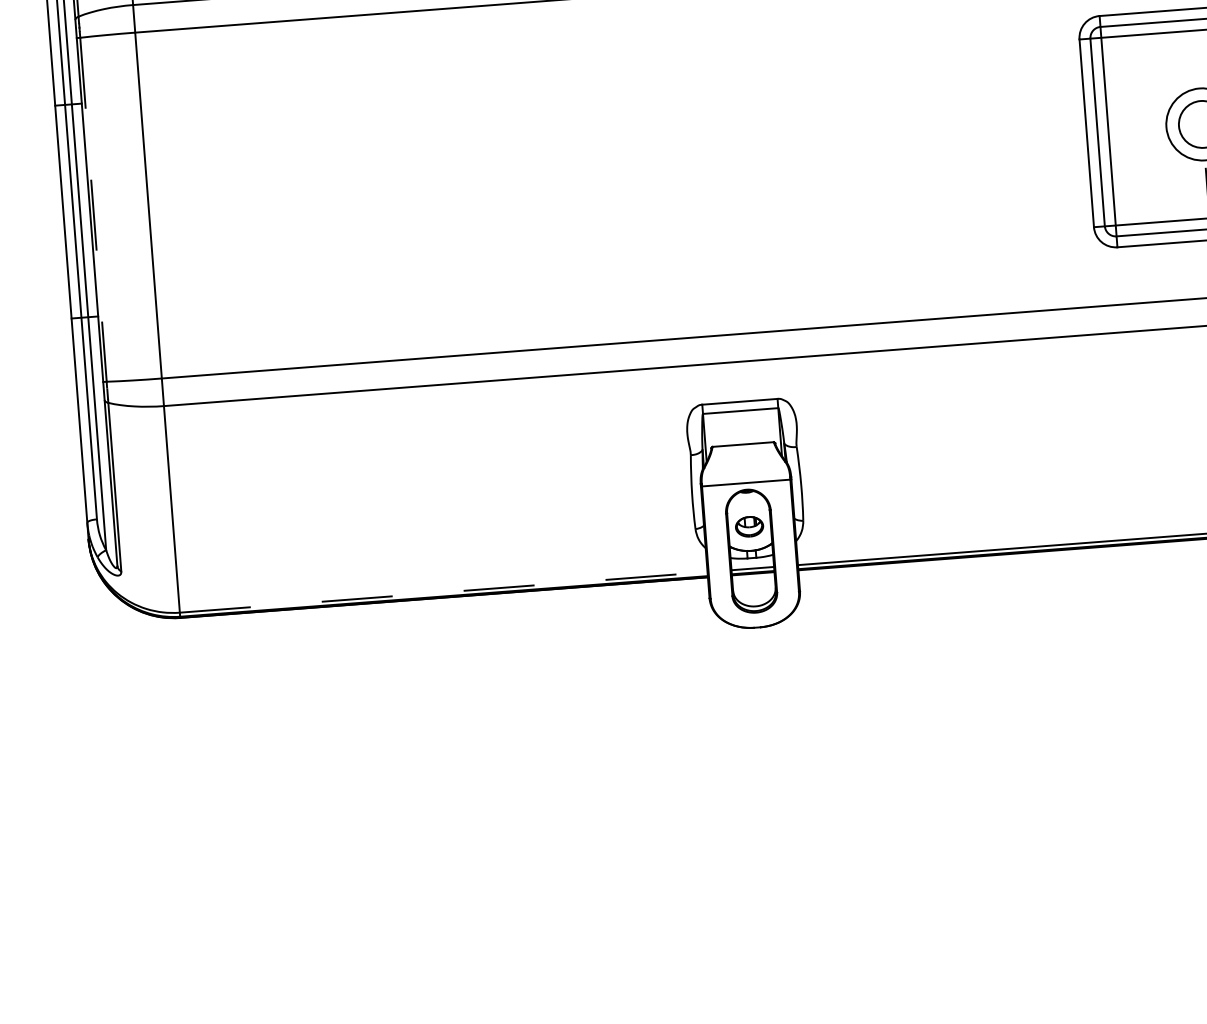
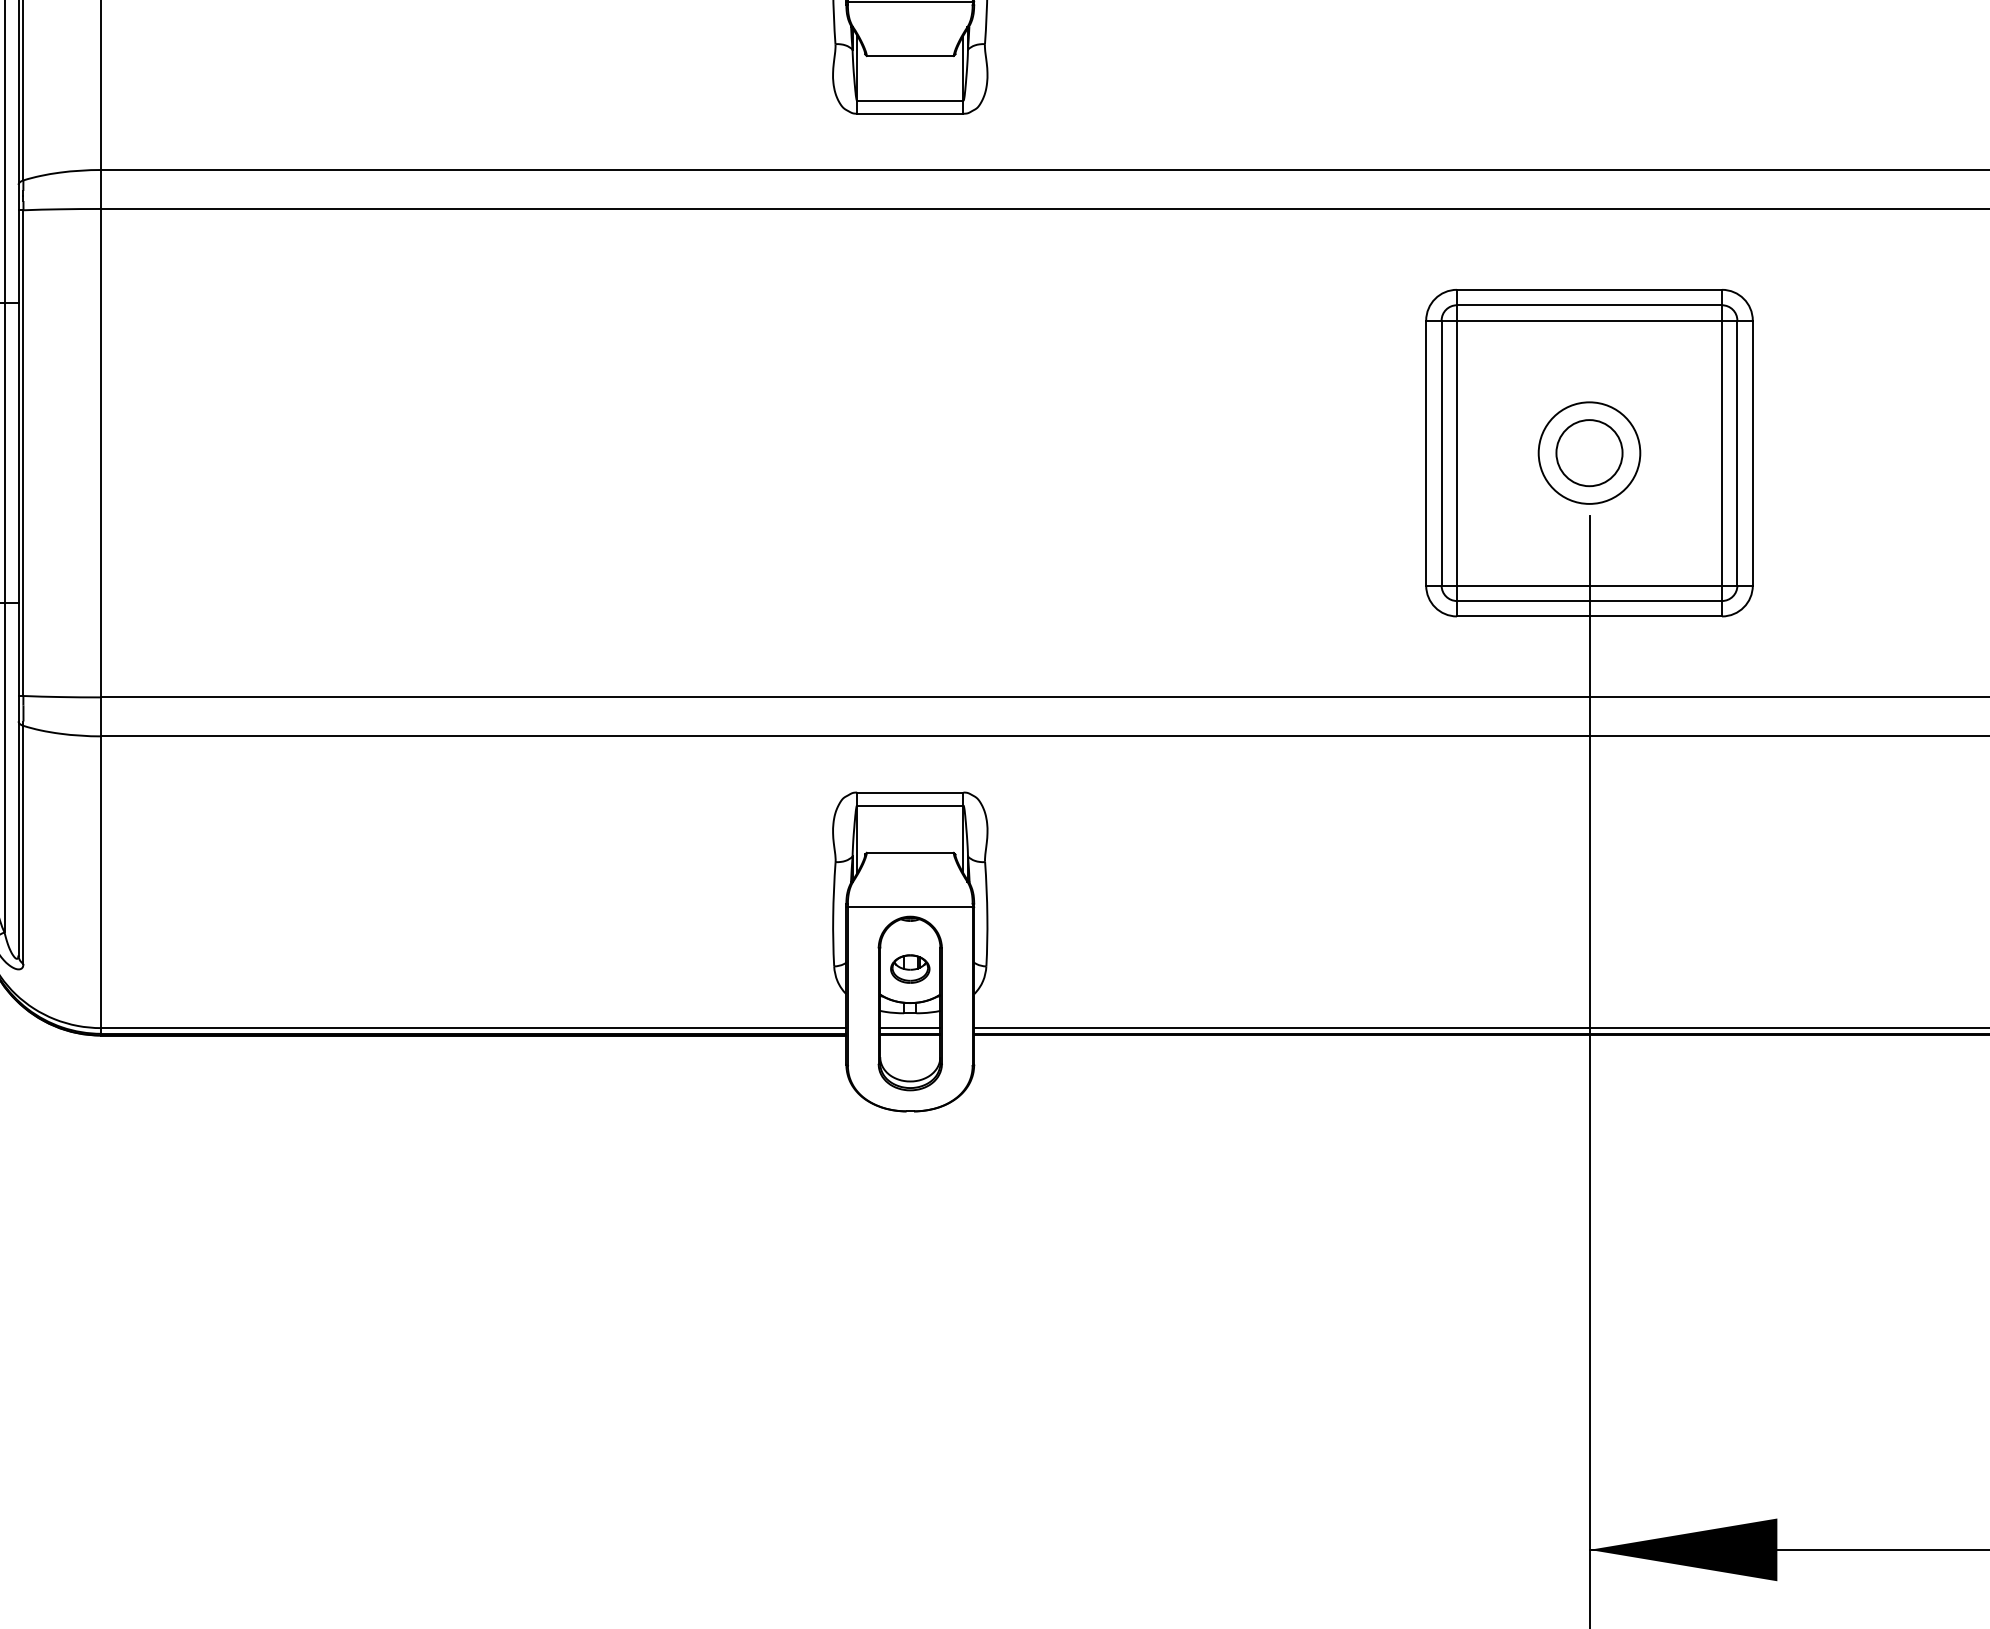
line: (93, 210) -> (23, 453), dashed -> solid
line: (443, 592) -> (473, 1028), dashed -> solid

